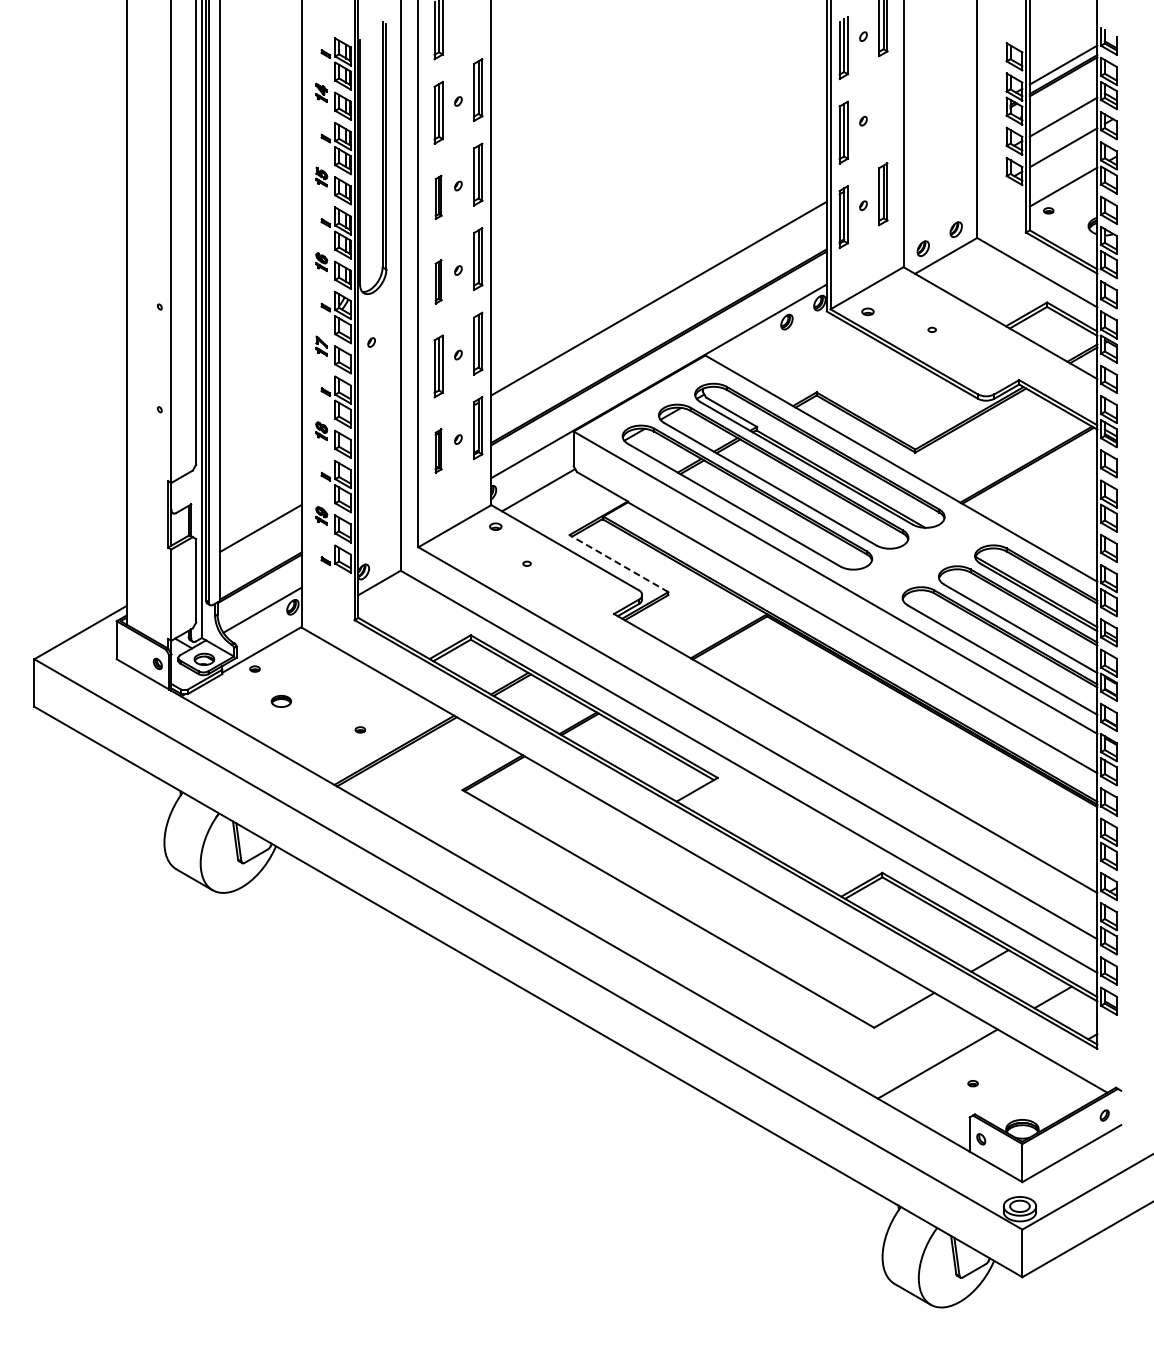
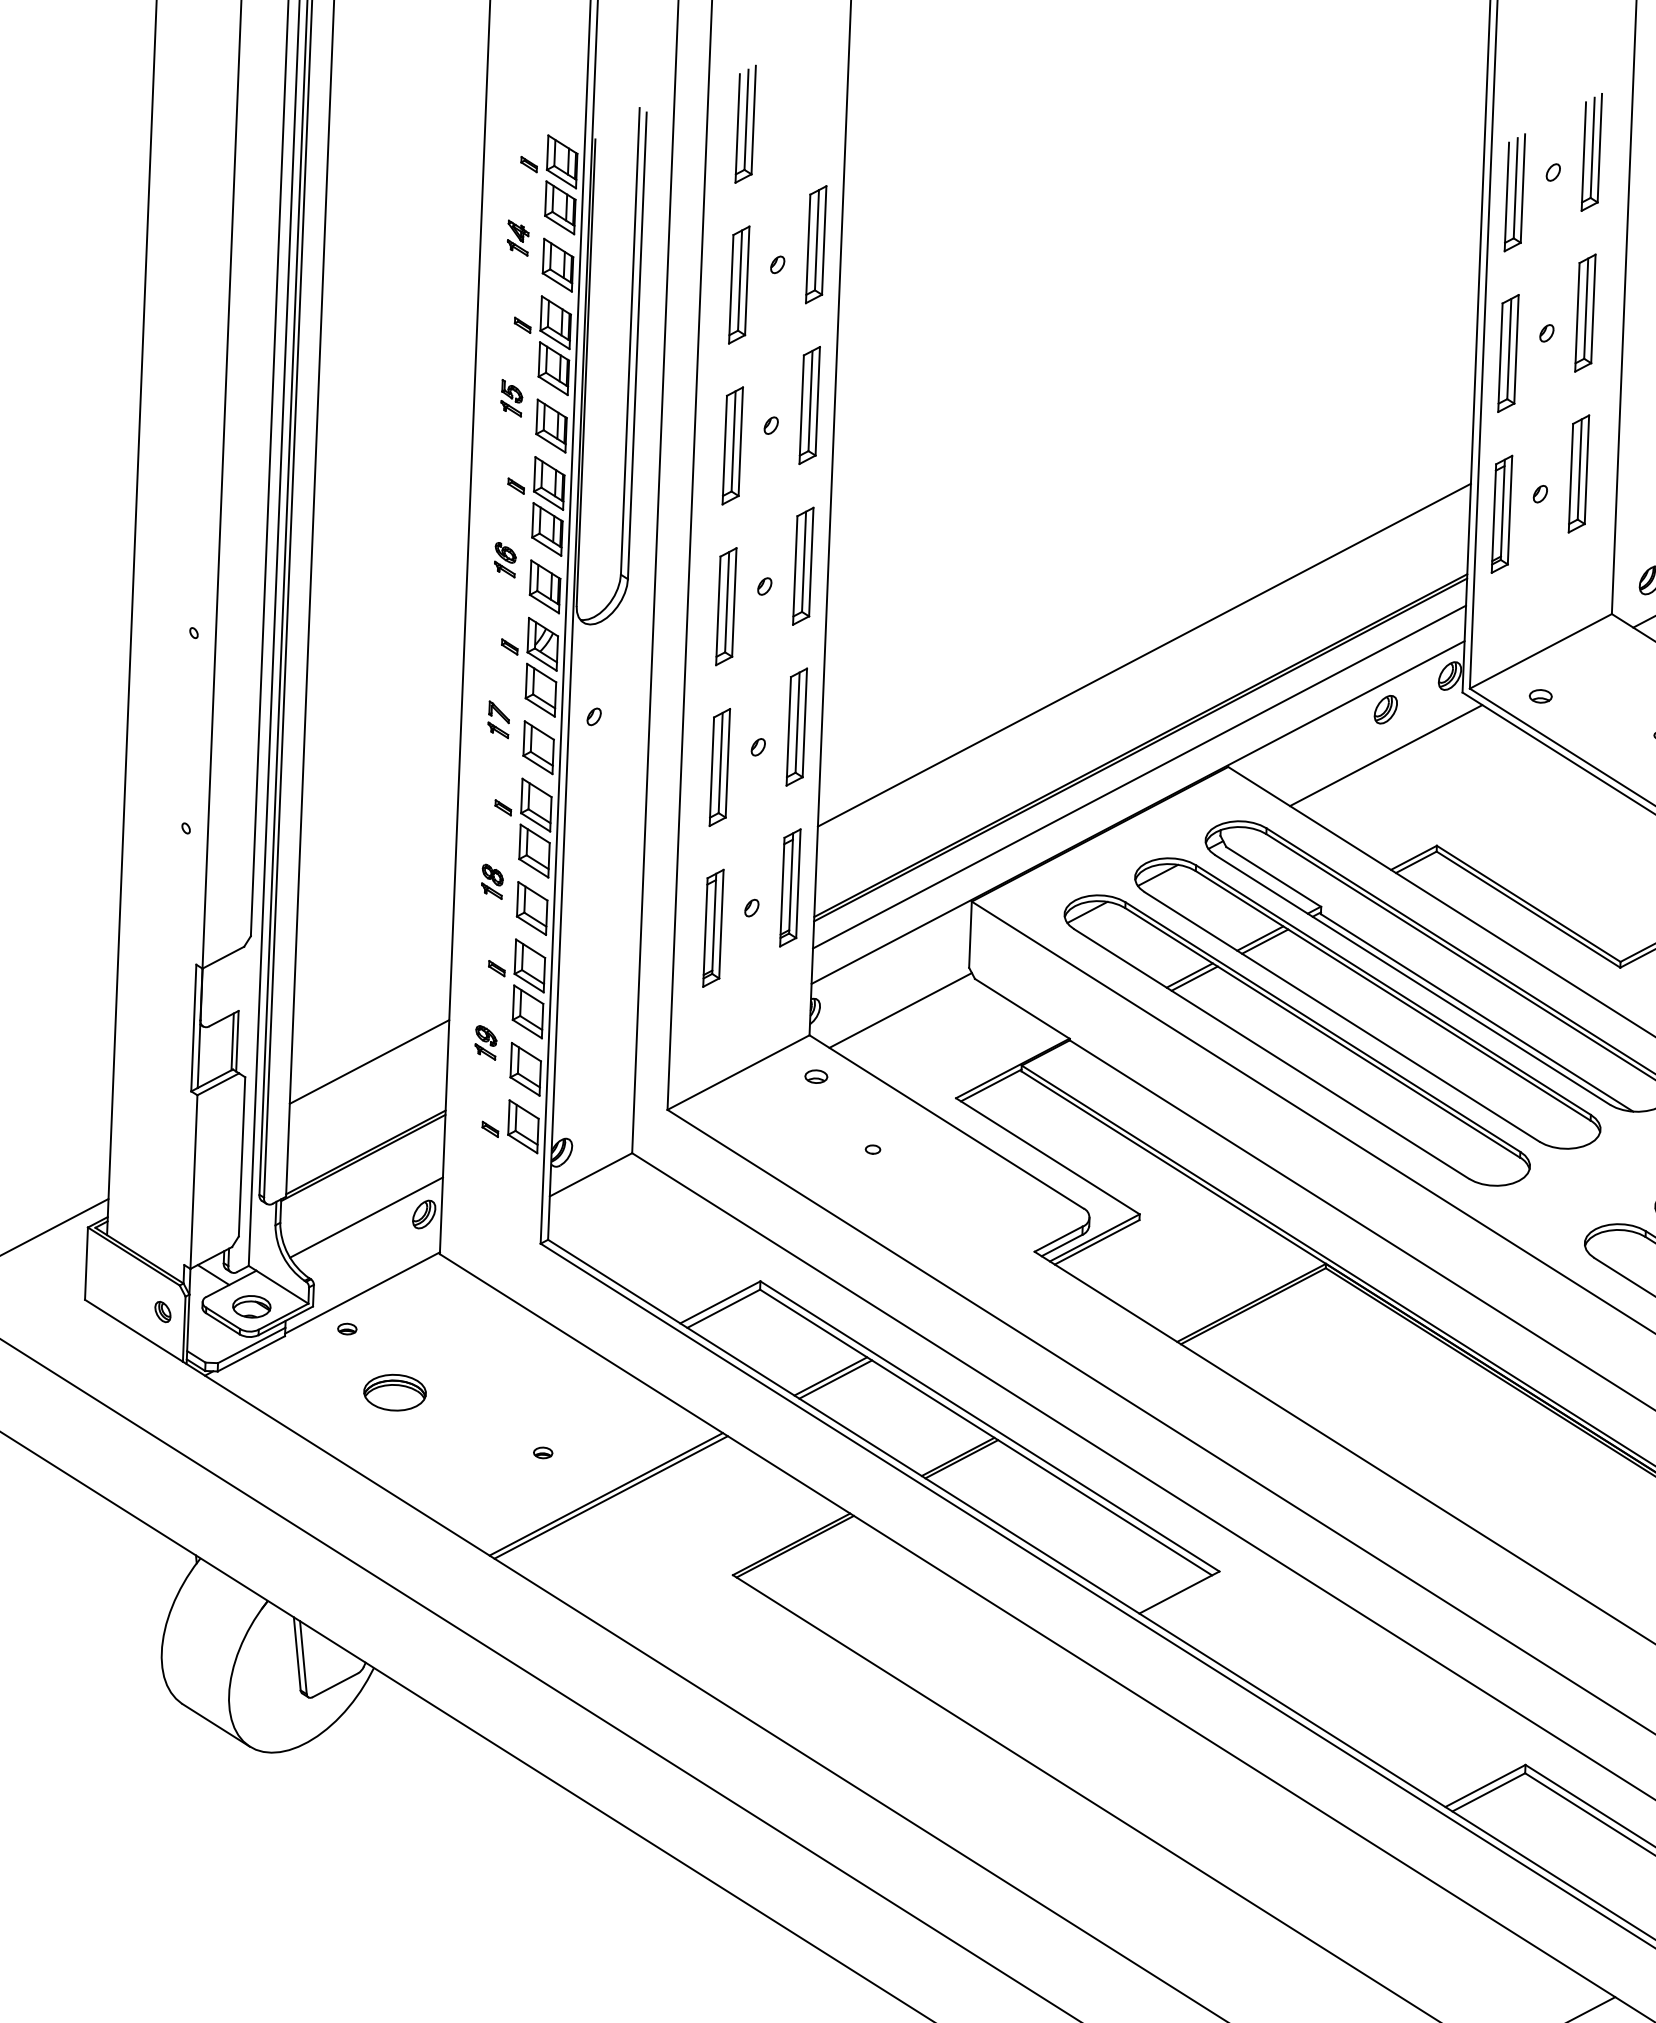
part: (883, 109) -> (1585, 312), added
part: (438, 197) -> (732, 445), size x1.43
part: (438, 281) -> (726, 605), size x1.43
line: (787, 345) -> (1385, 754), added
line: (658, 362) -> (1138, 776), added
part: (438, 450) -> (713, 927), size x1.43
line: (618, 563) -> (1046, 1156), dashed -> solid
part: (281, 701) -> (395, 1392), size x1.67

